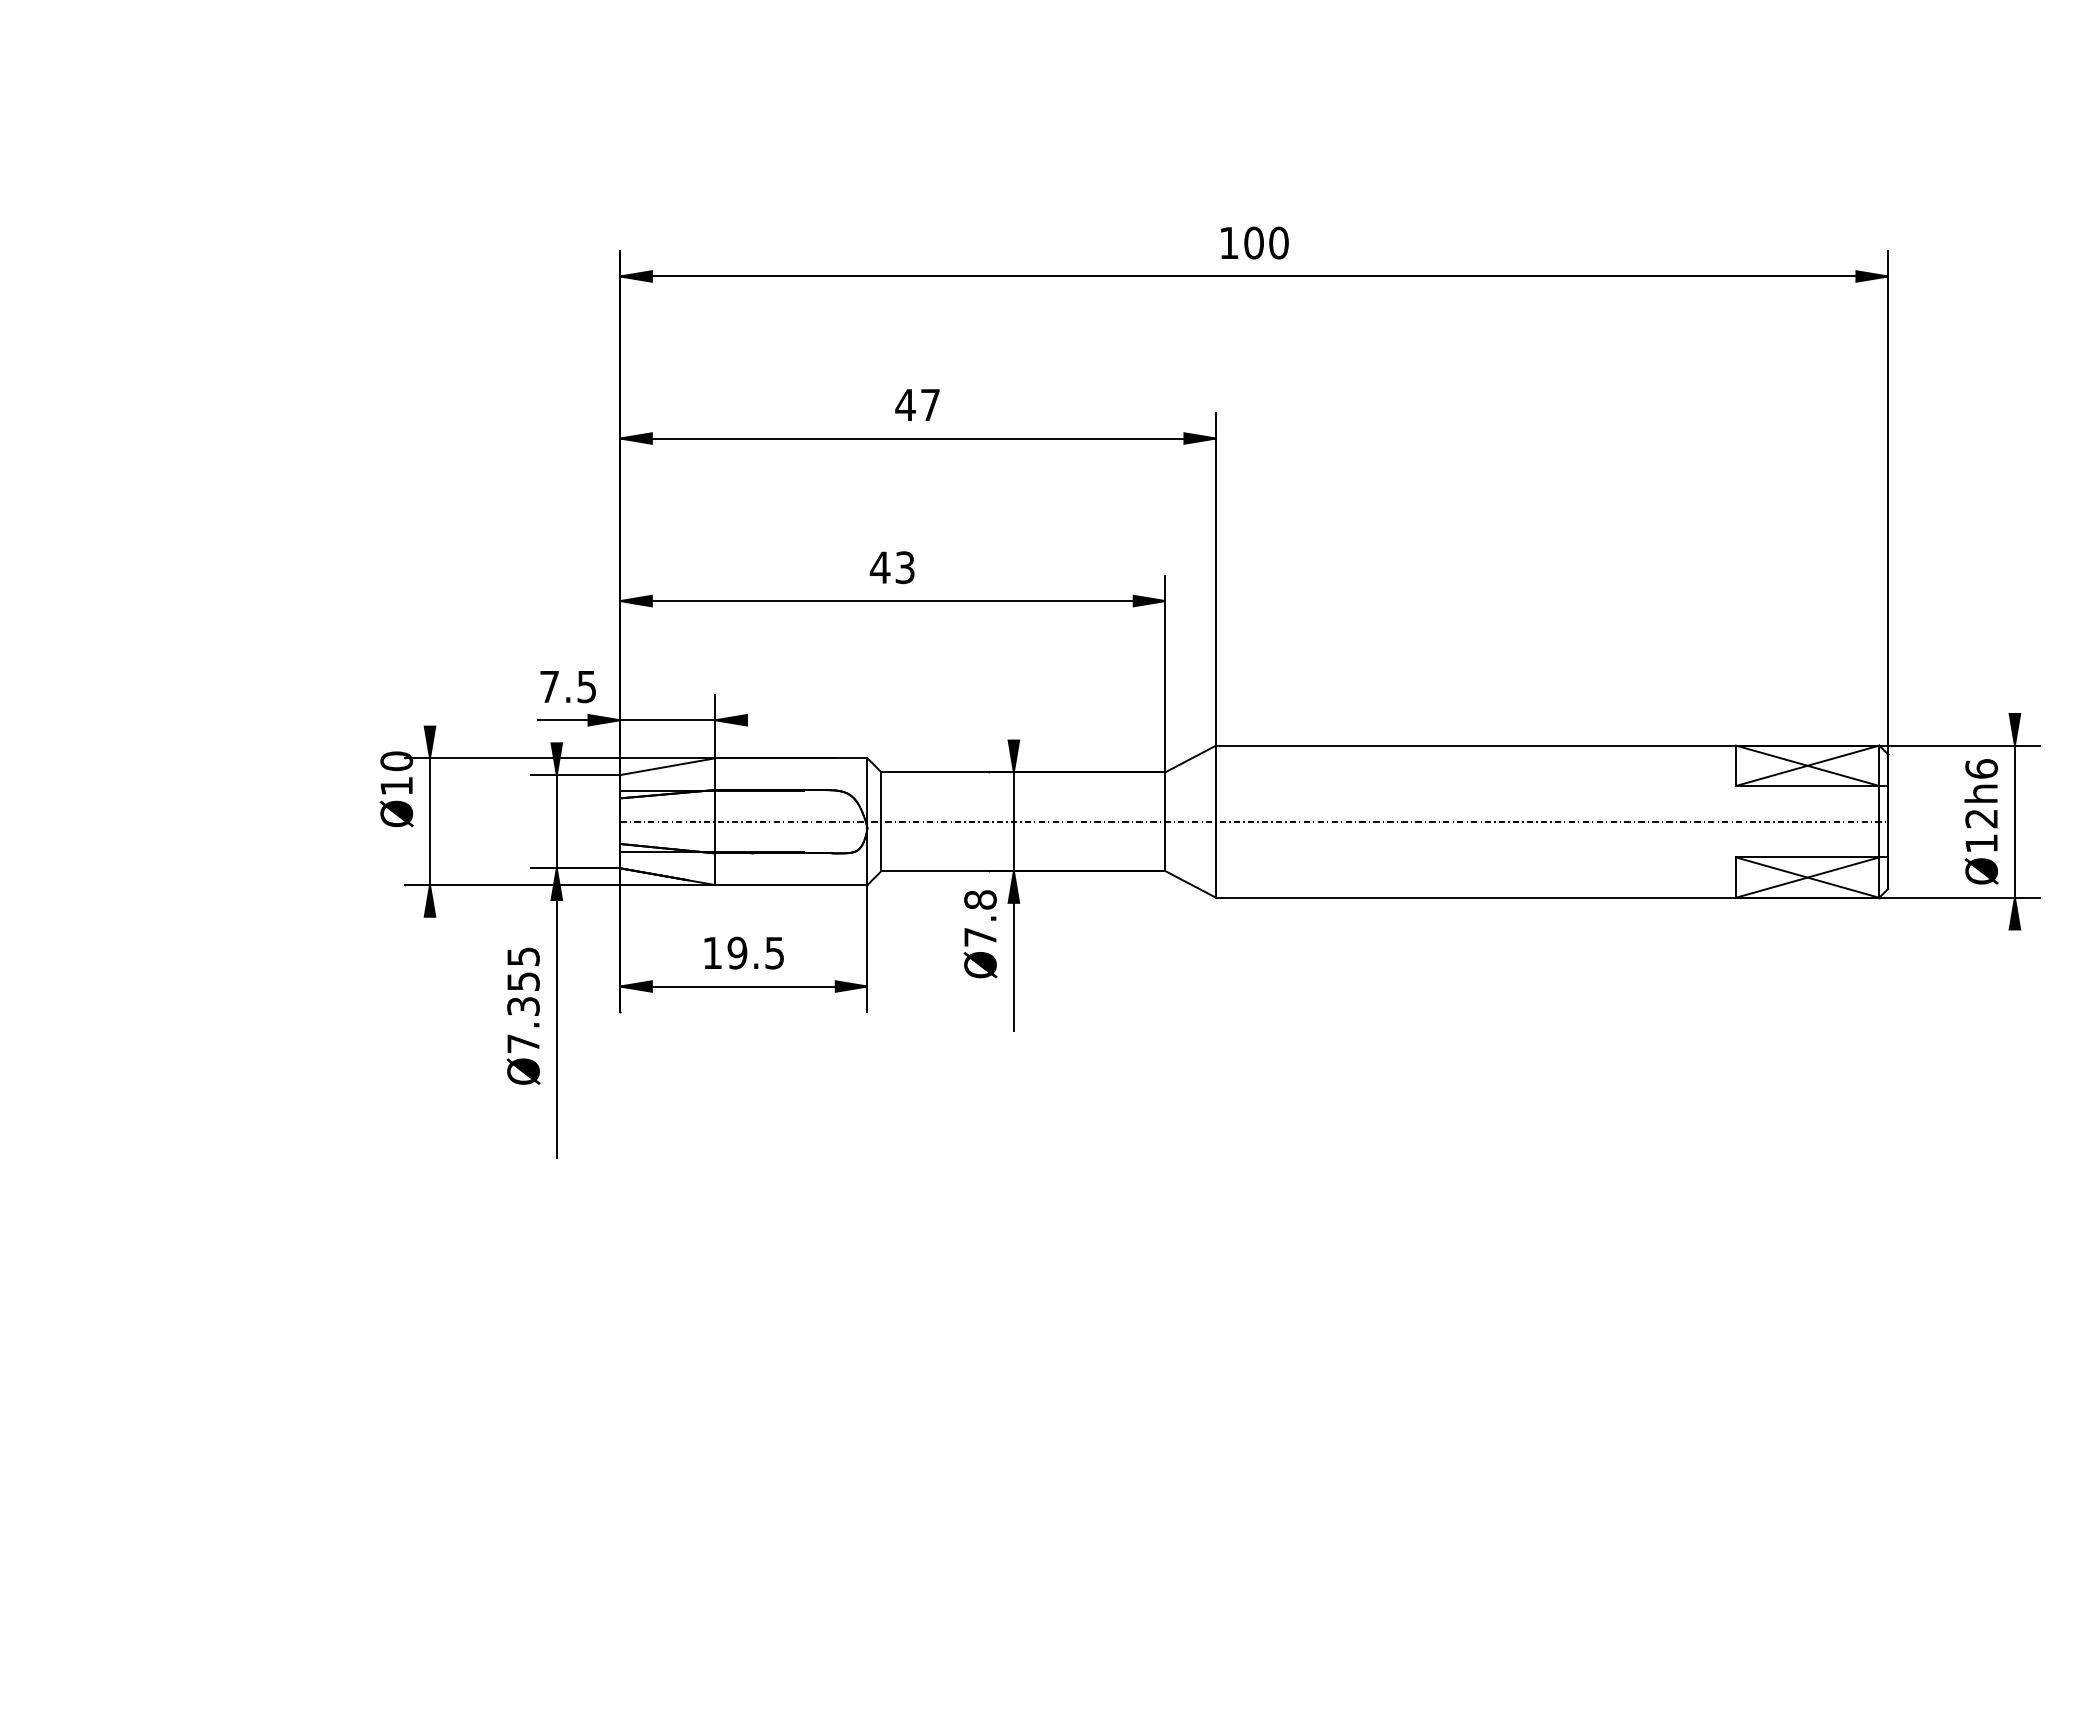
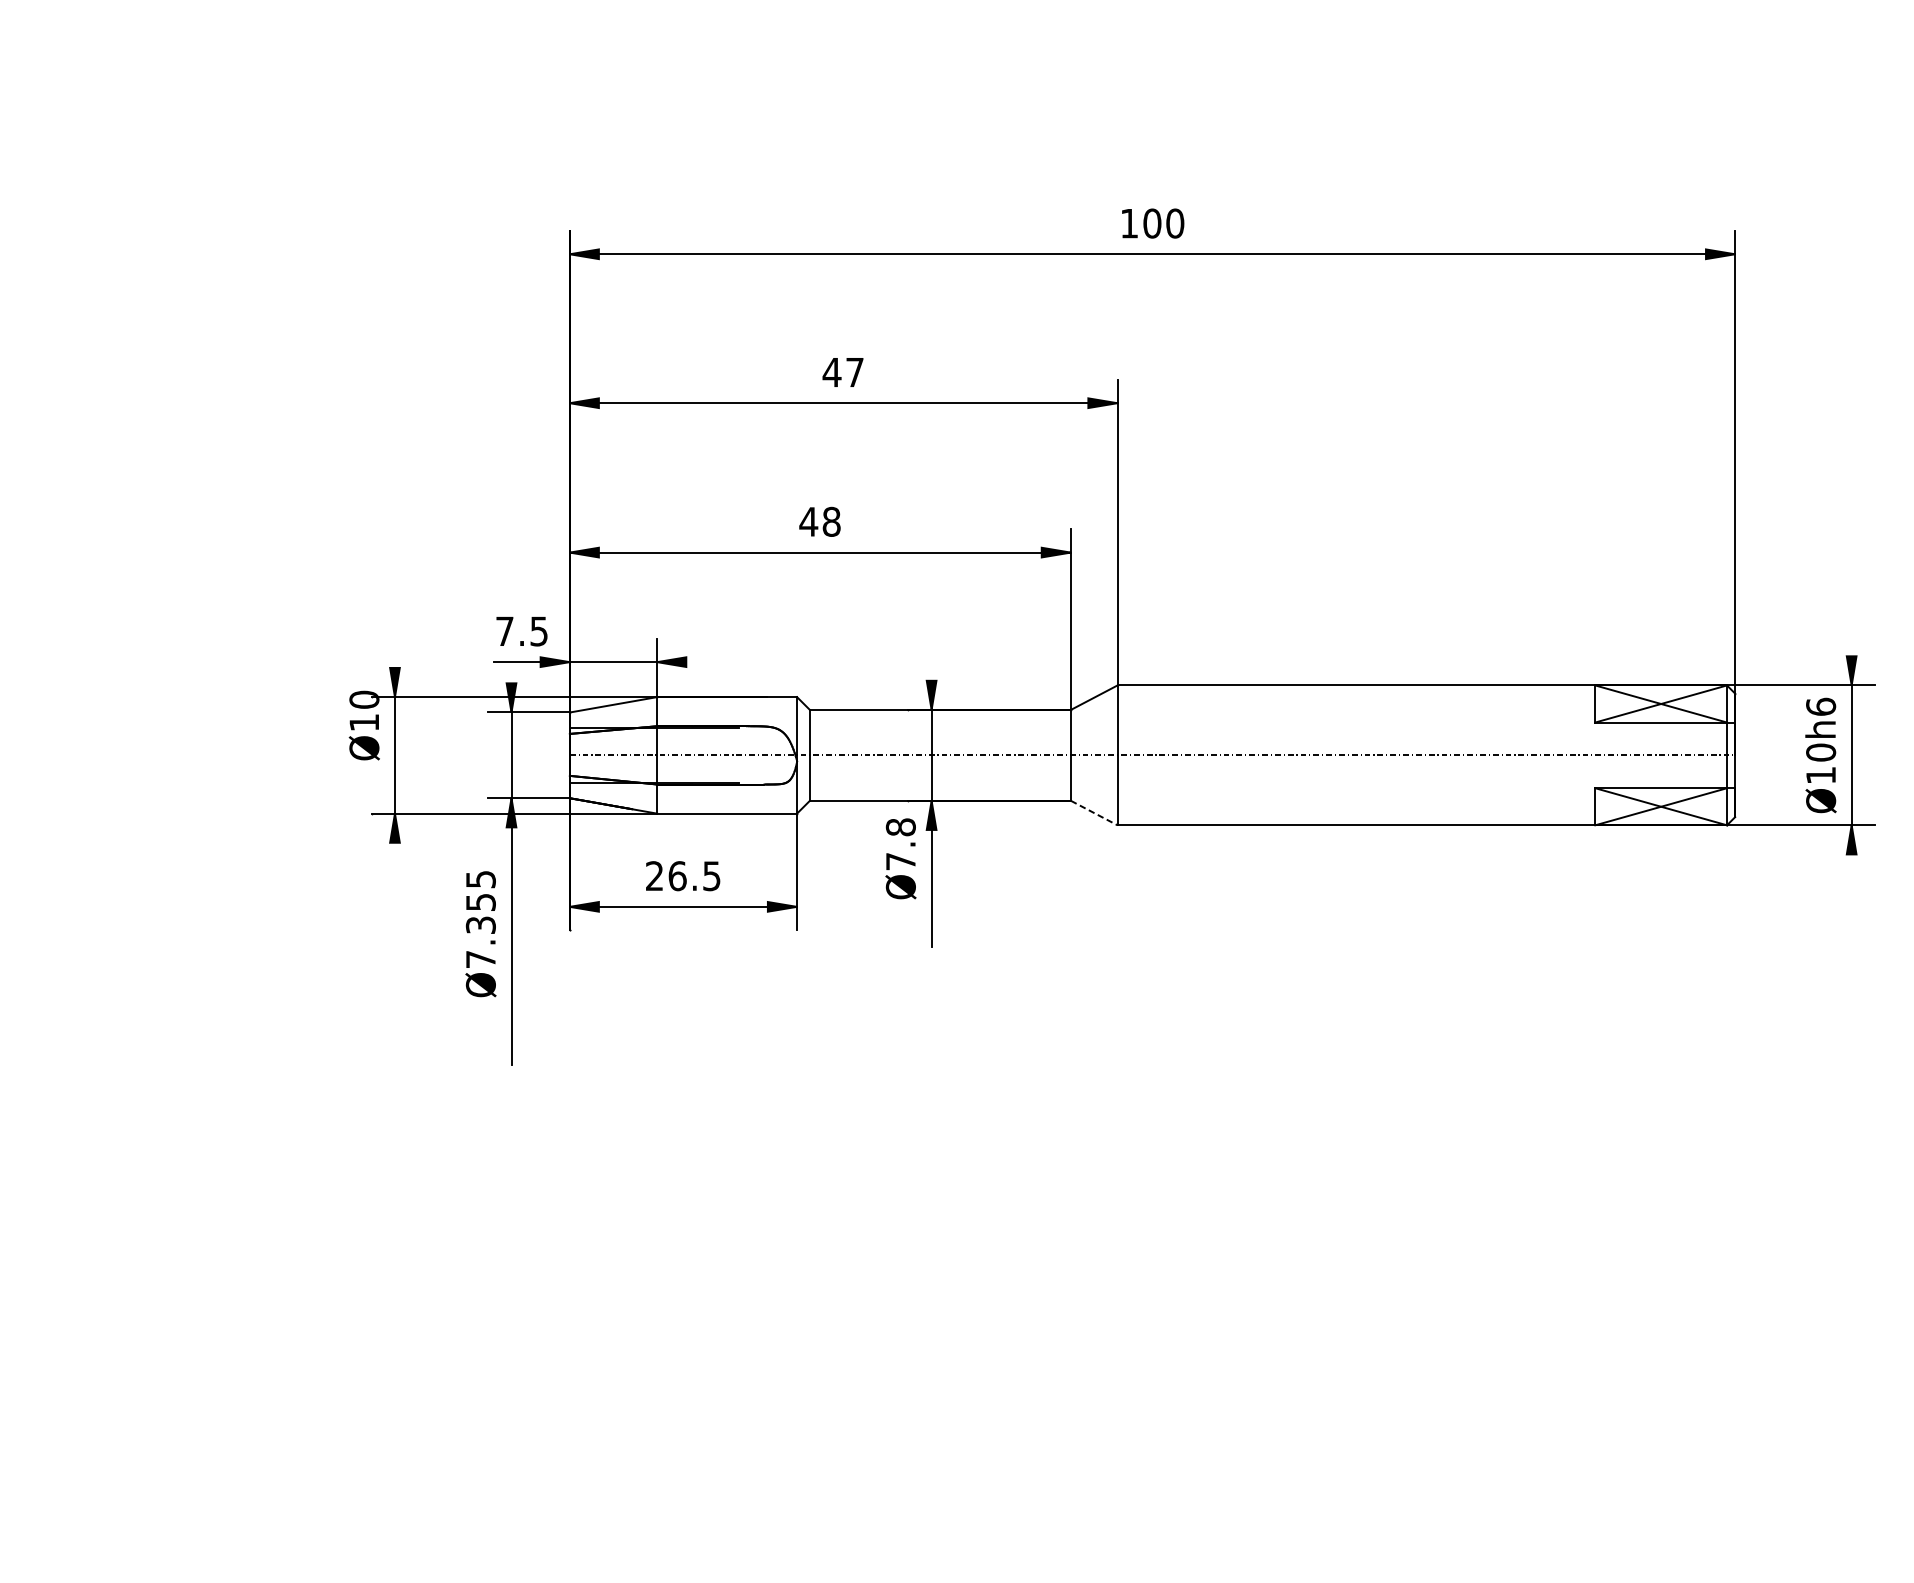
text: (904, 567) -> (831, 521), 43 -> 48
text: (1981, 818) -> (1820, 752), Ø12h6 -> Ø10h6
line: (1190, 884) -> (1093, 813), solid -> dashed
text: (725, 952) -> (666, 875), 19.5 -> 26.5

